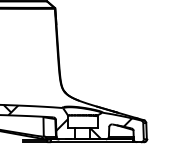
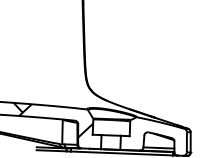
hatch: (111, 128) -> (147, 137), removed

